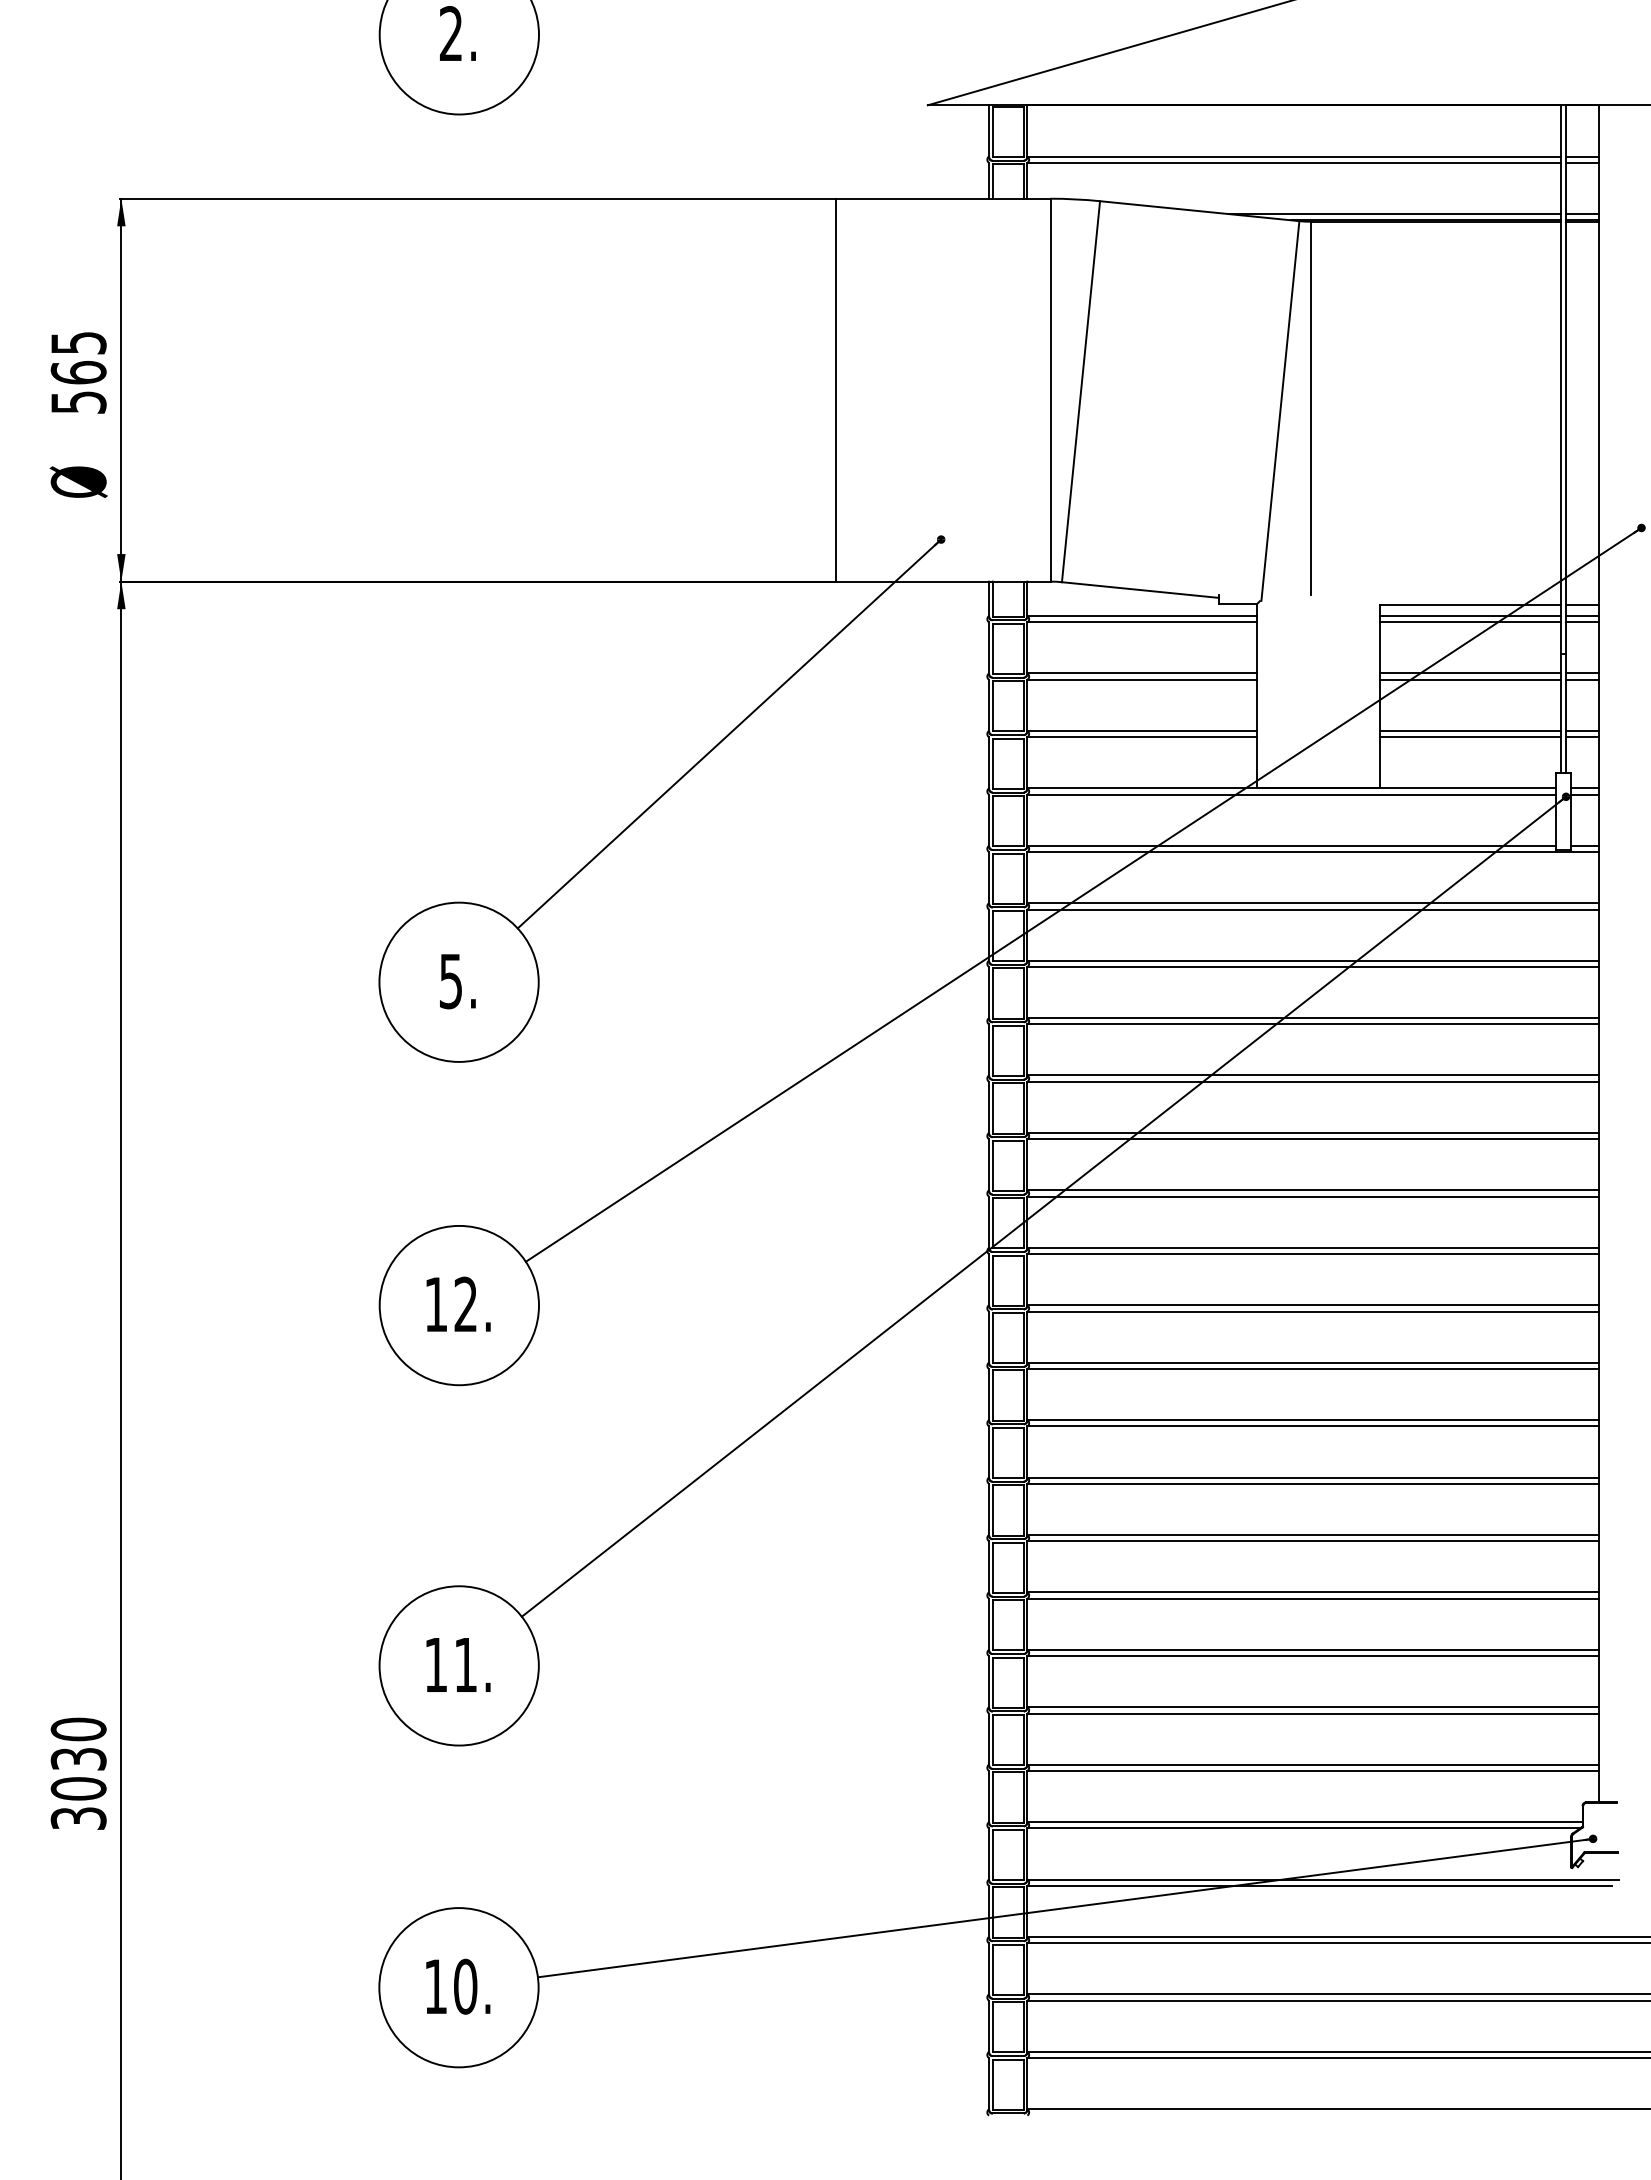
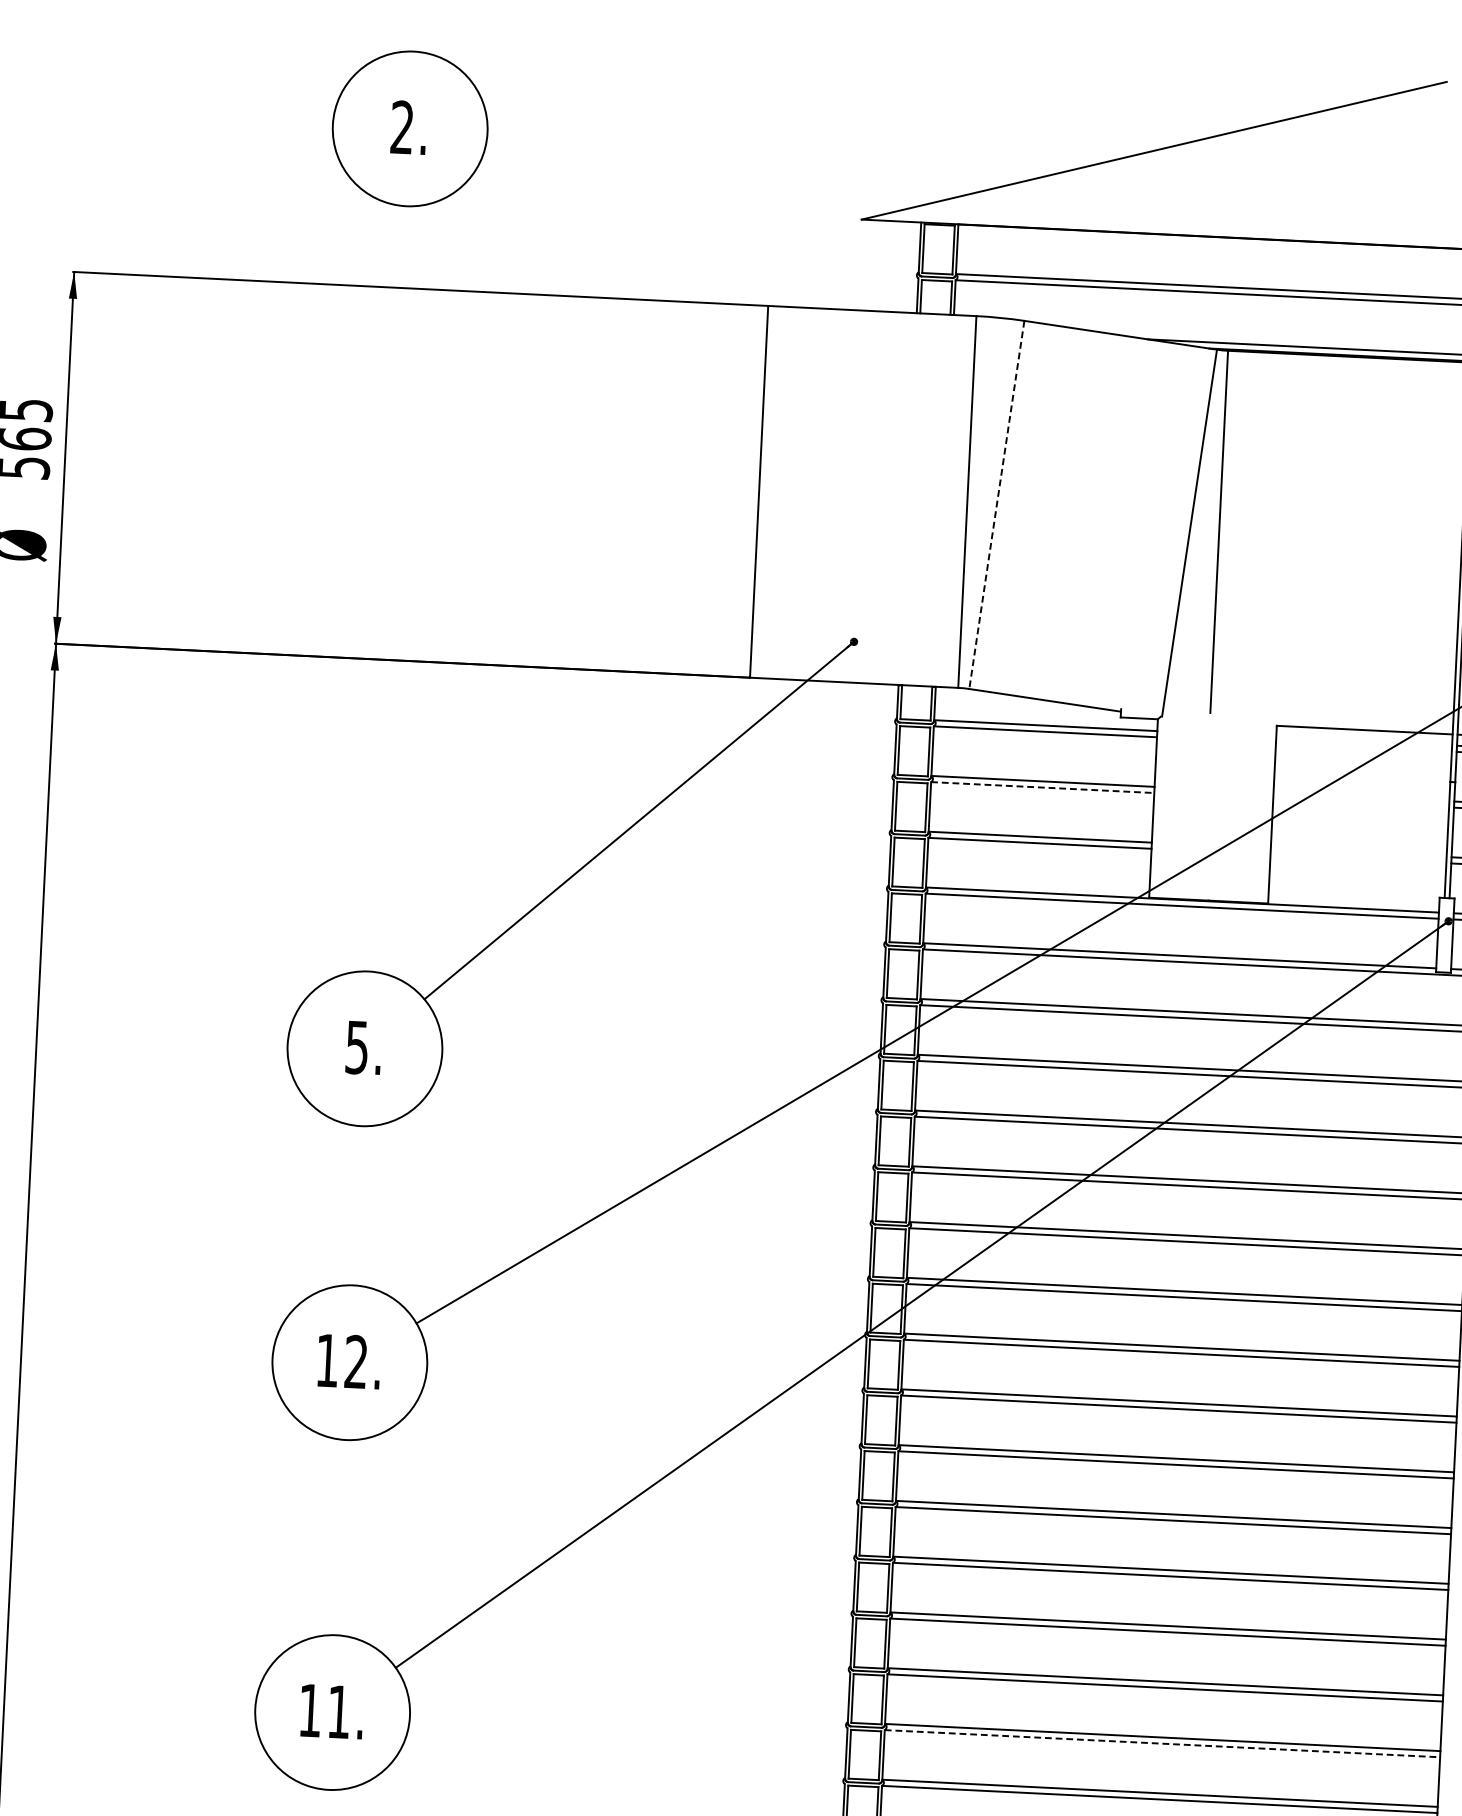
line: (1080, 392) -> (996, 505), solid -> dashed
line: (1469, 616) -> (1363, 741), removed
line: (1469, 622) -> (1363, 747), removed
line: (1469, 673) -> (1360, 796), removed
line: (1142, 679) -> (1042, 787), solid -> dashed
line: (1469, 679) -> (1360, 802), removed
line: (1469, 730) -> (1357, 852), removed
line: (1469, 737) -> (1357, 859), removed
line: (1313, 1656) -> (1162, 1744), solid -> dashed

